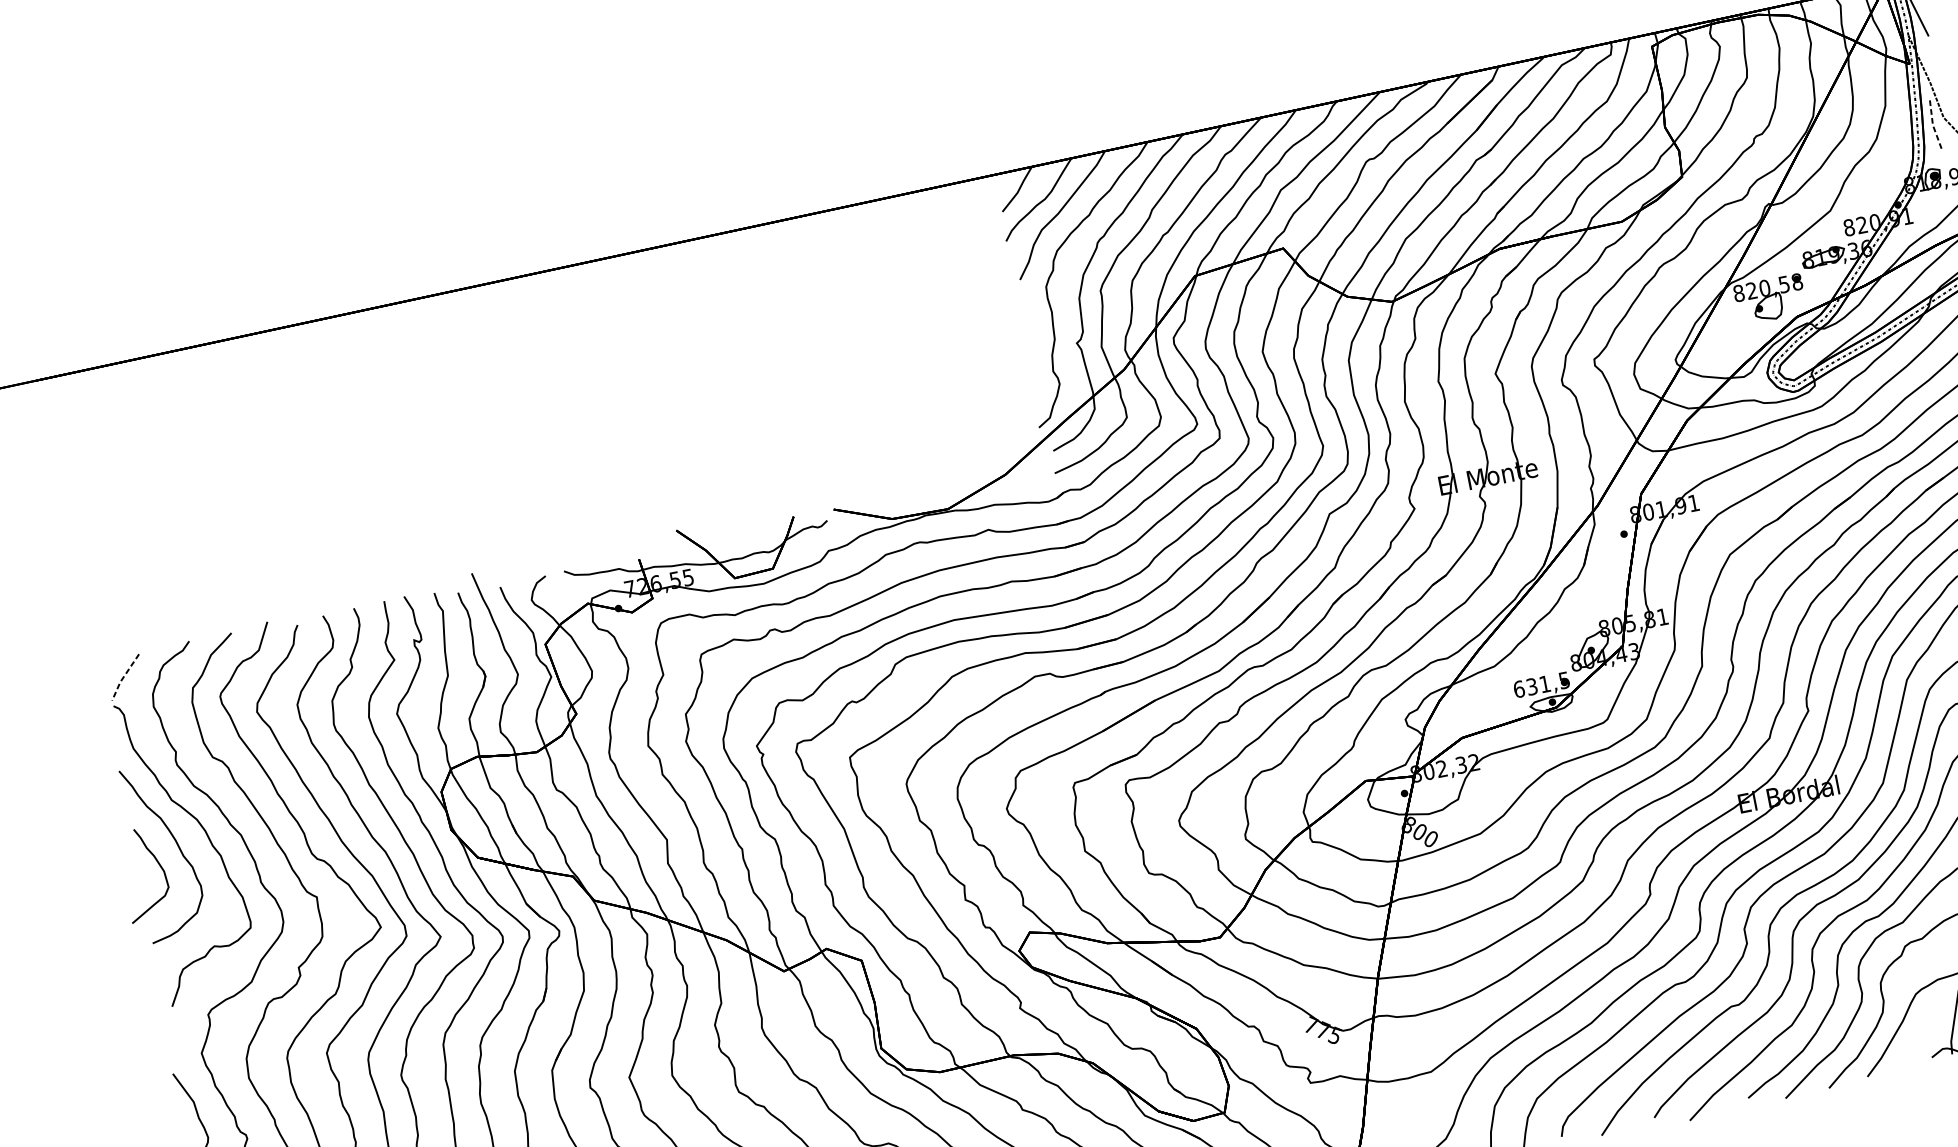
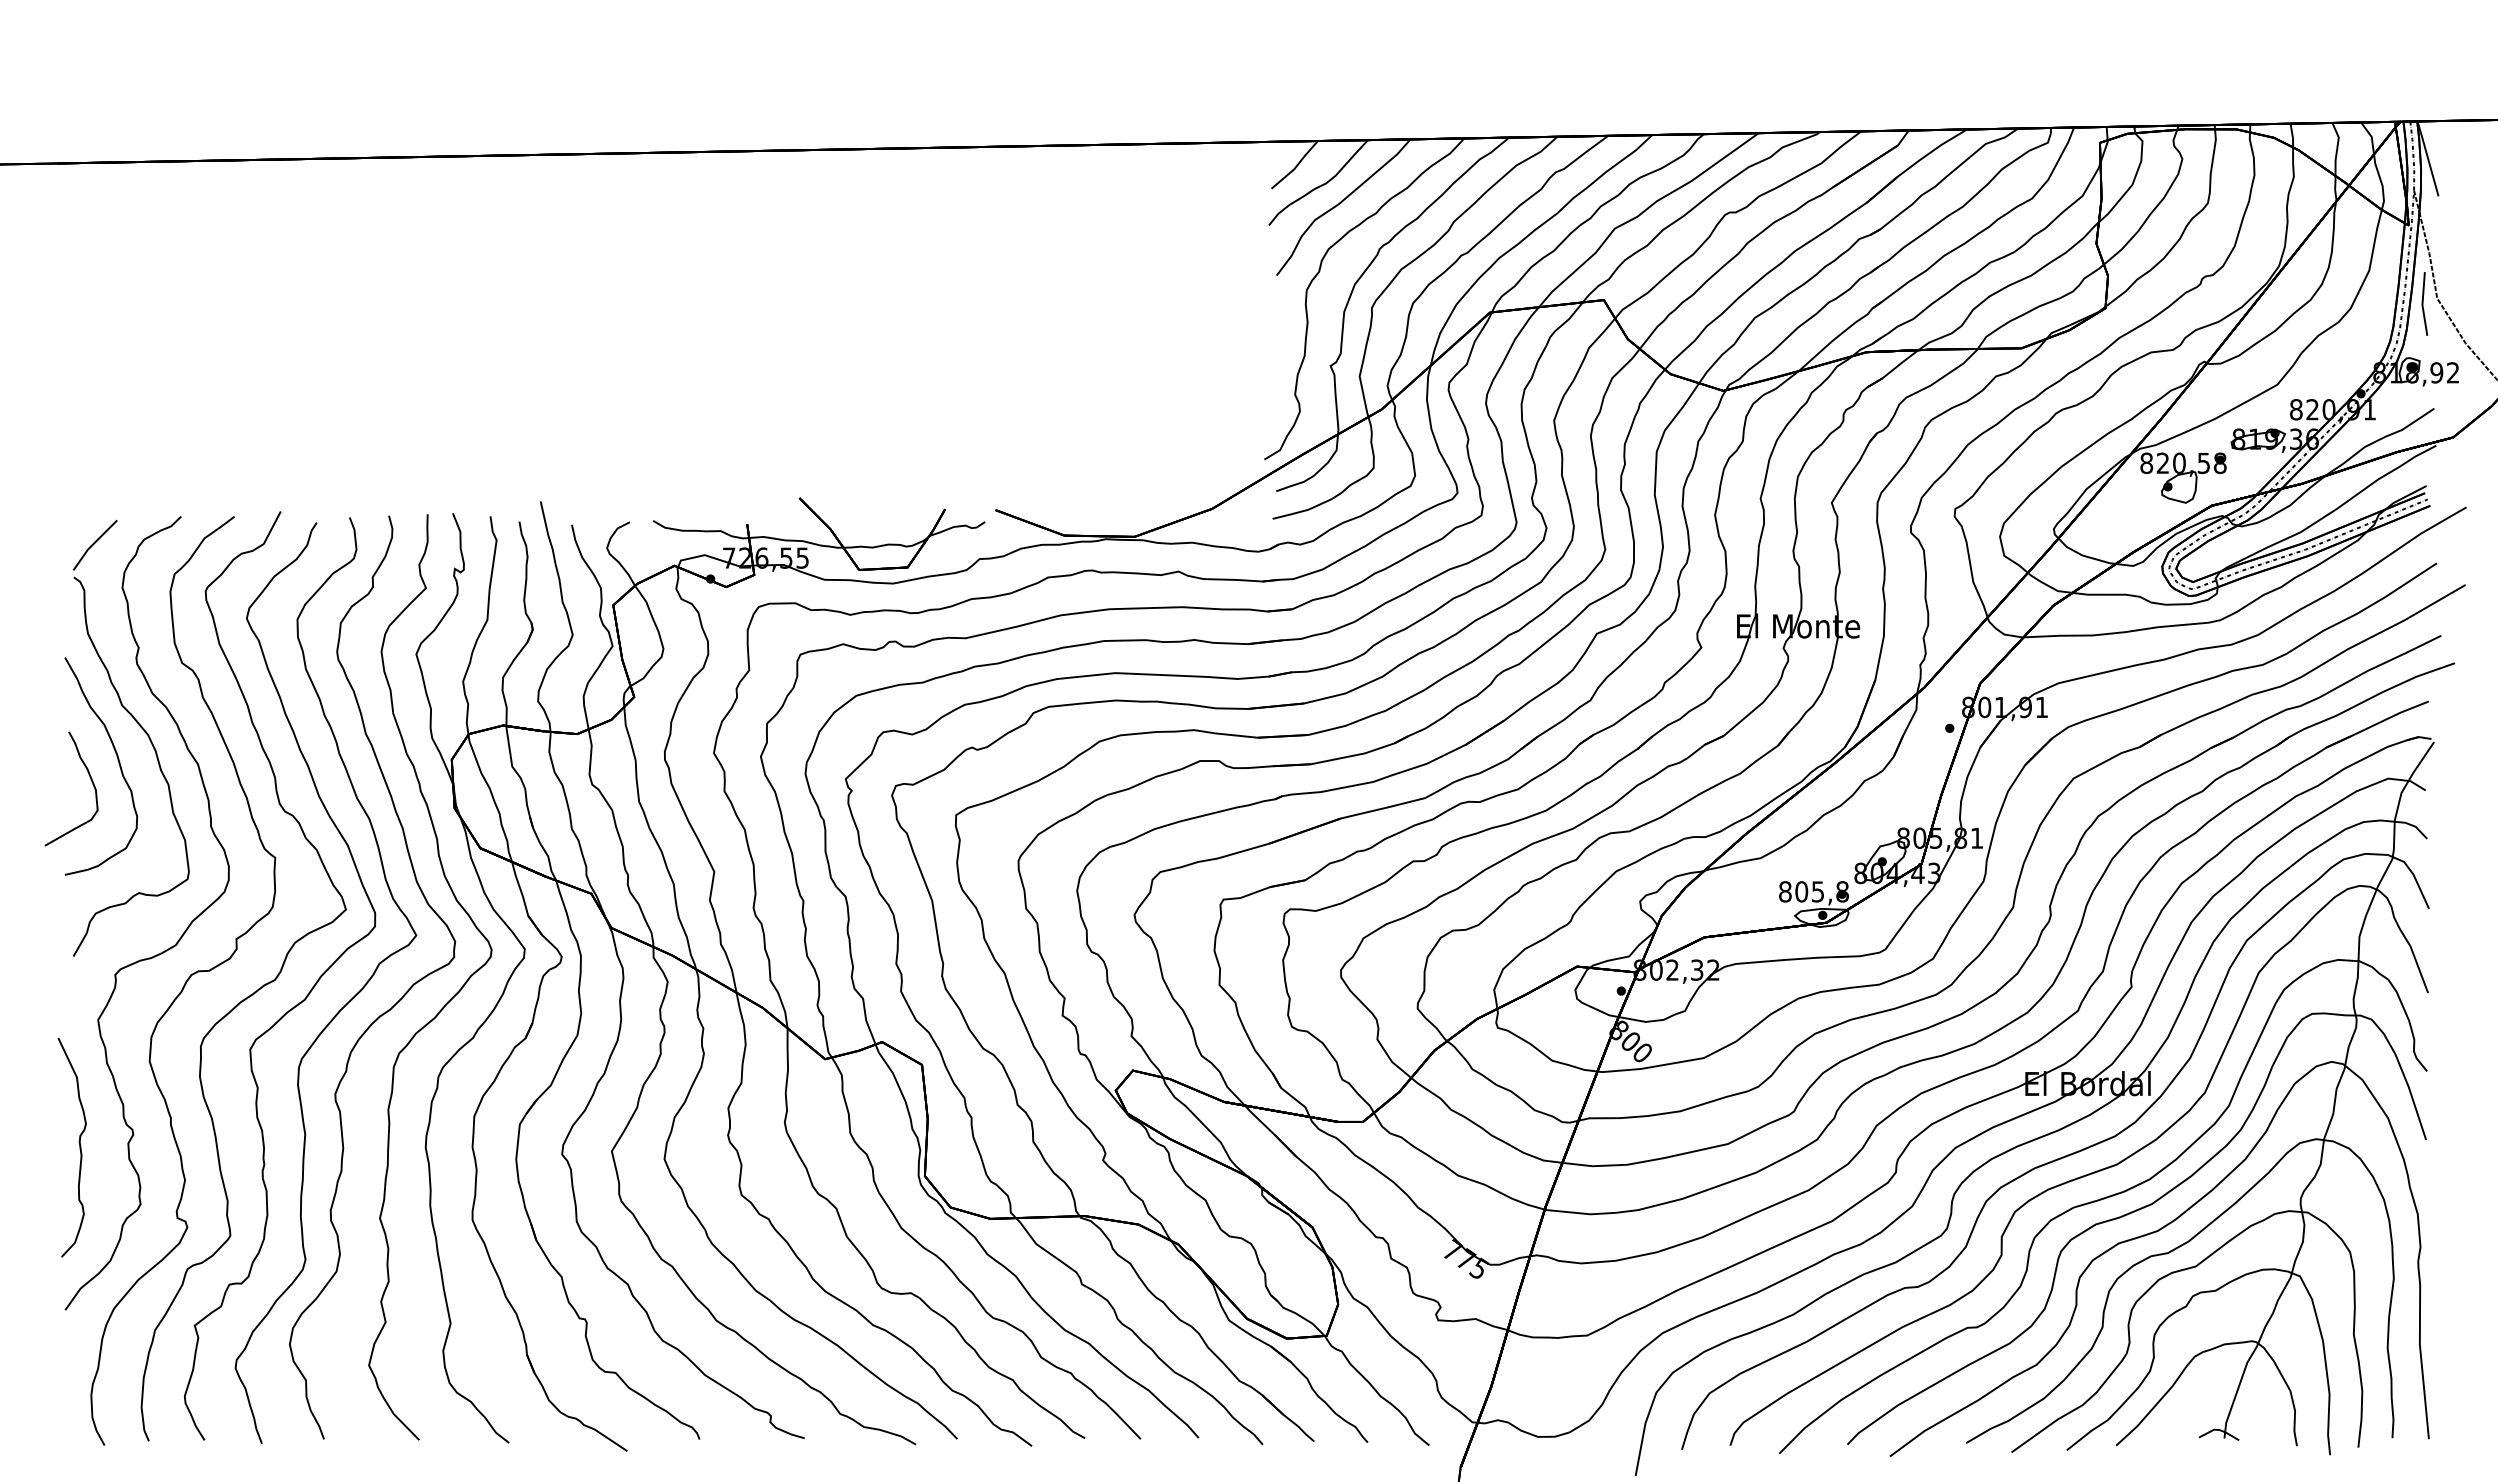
line: (1932, 124) -> (2422, 304), dashed -> solid
line: (123, 677) -> (92, 544), dashed -> solid
text: (1541, 684) -> (1813, 891), 631,5 -> 805,8

